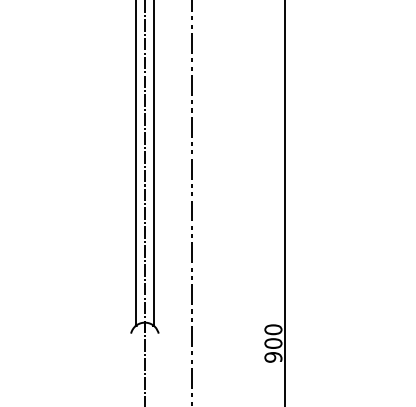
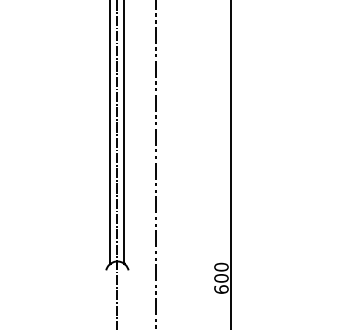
text: (273, 356) -> (221, 288), 900 -> 600

